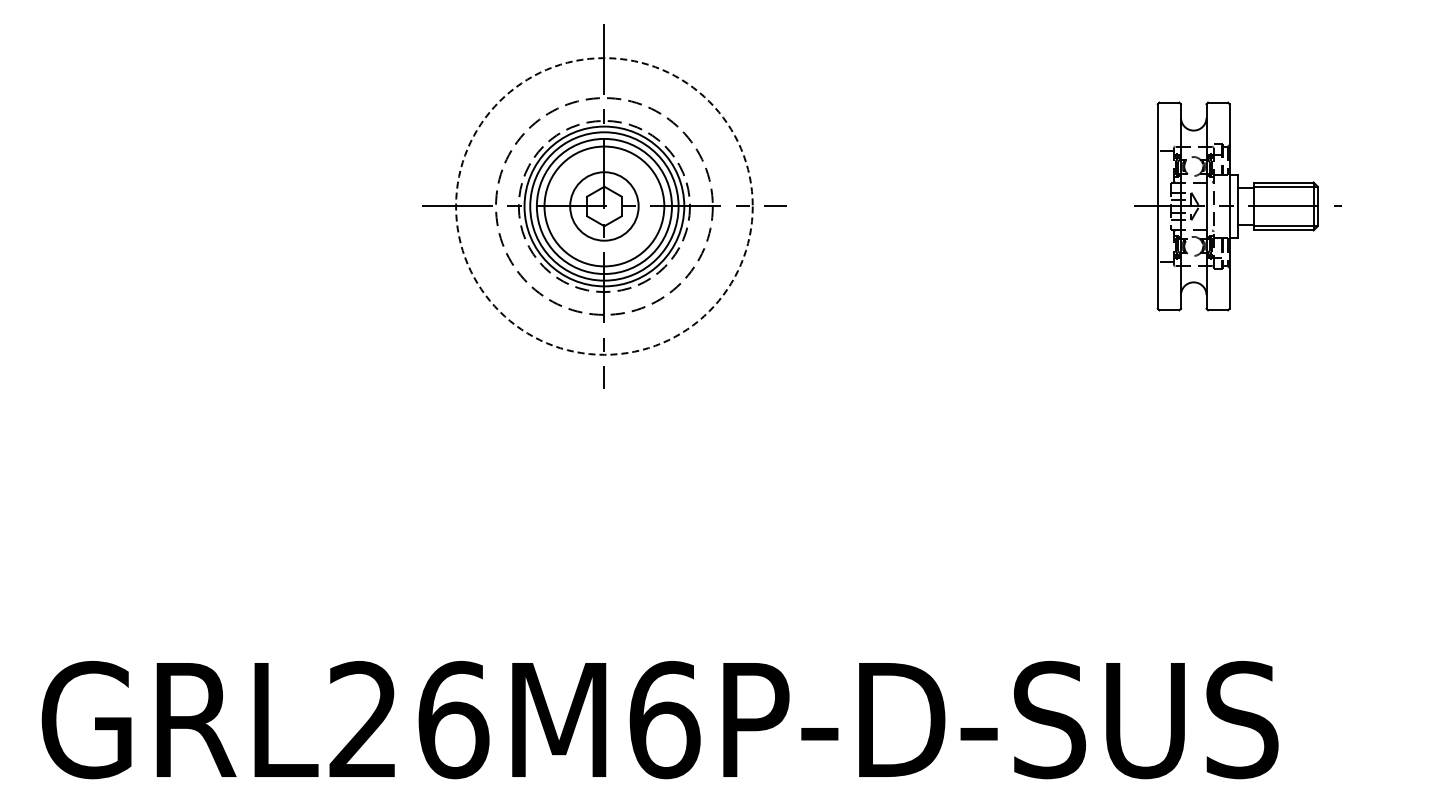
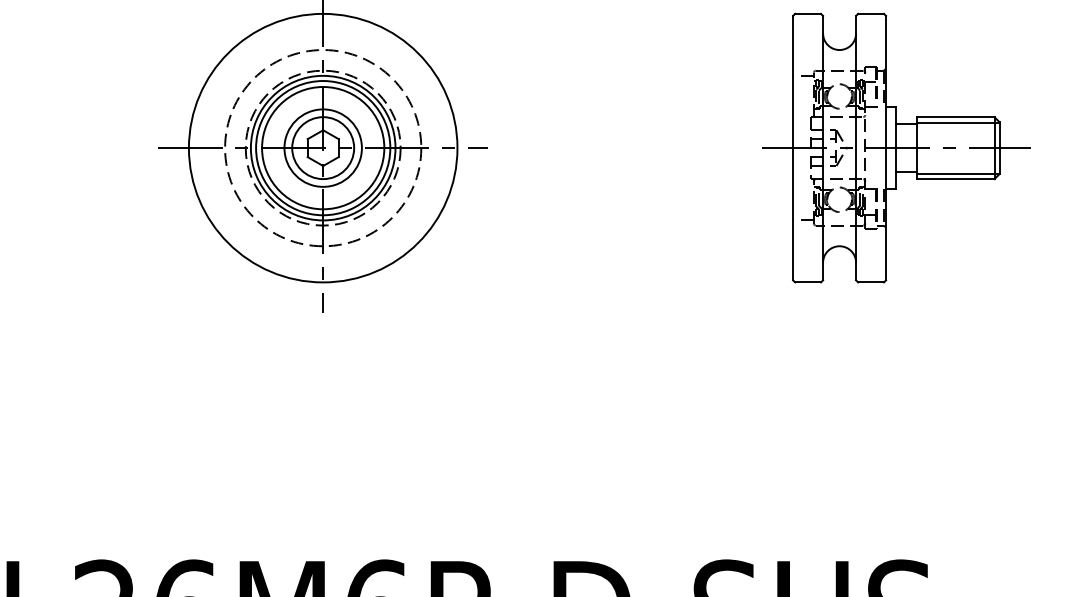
circle: (604, 206) -> (323, 148), dashed -> solid
circle: (604, 206) -> (323, 148), size x0.71
part: (1237, 206) -> (896, 148), size x1.43

